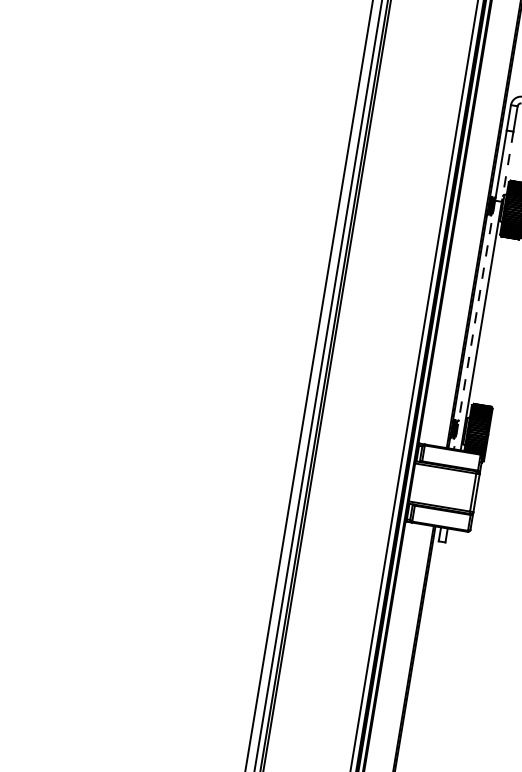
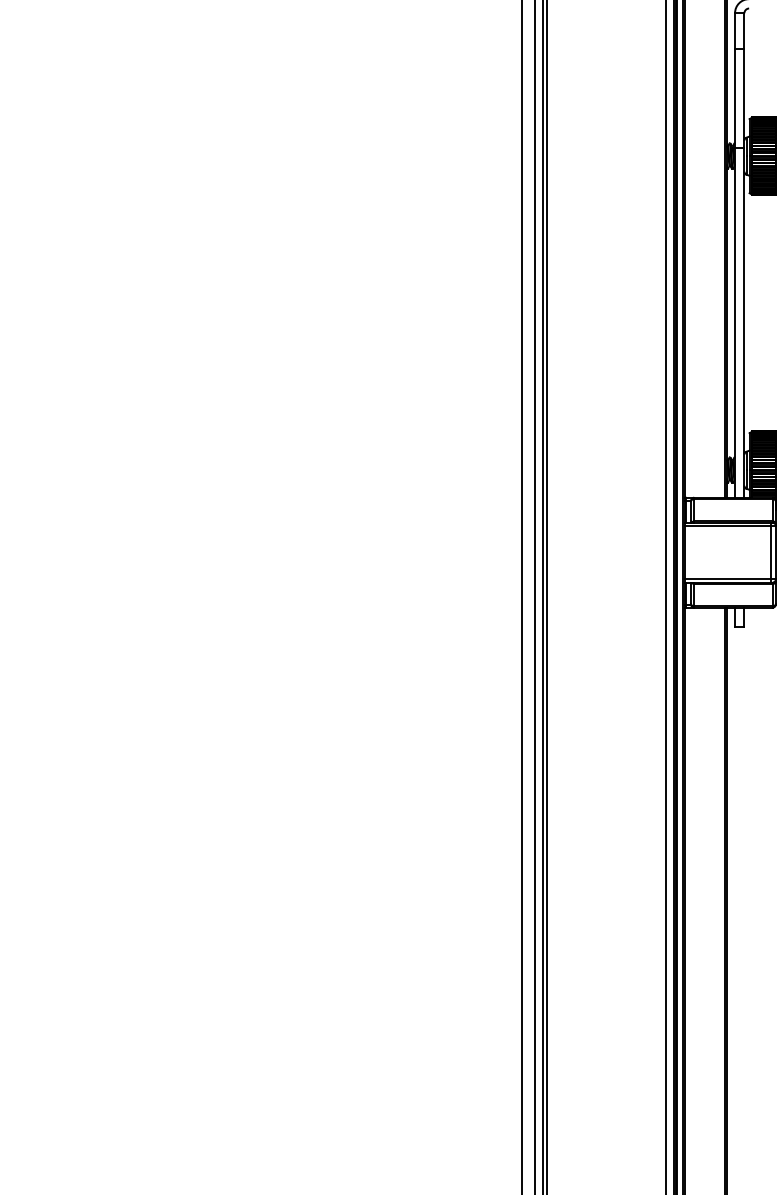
line: (507, 166) -> (744, 98), dashed -> solid
line: (474, 324) -> (735, 322), dashed -> solid

